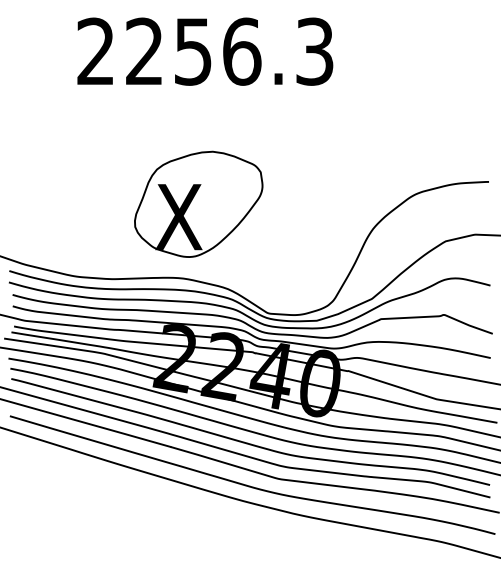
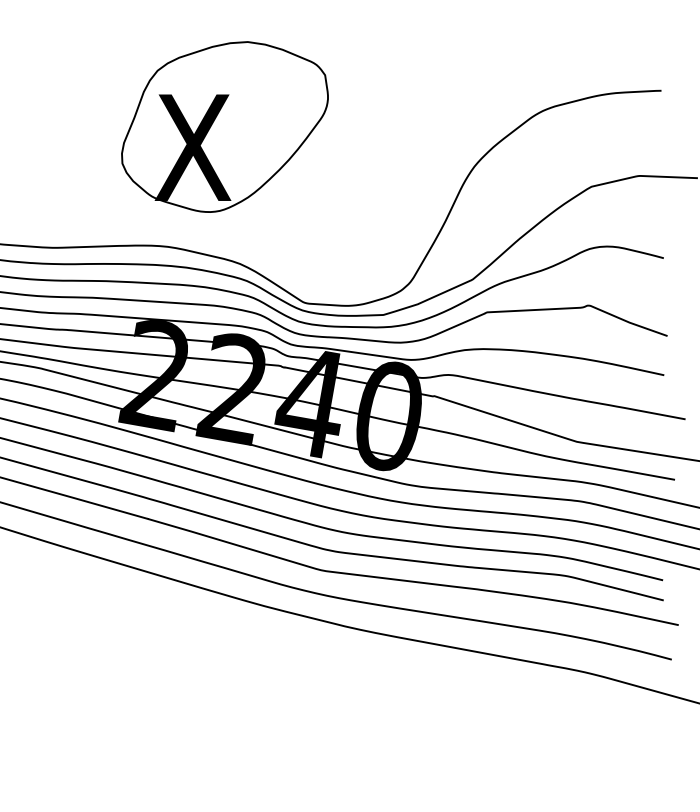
part: (198, 203) -> (224, 125), moved

